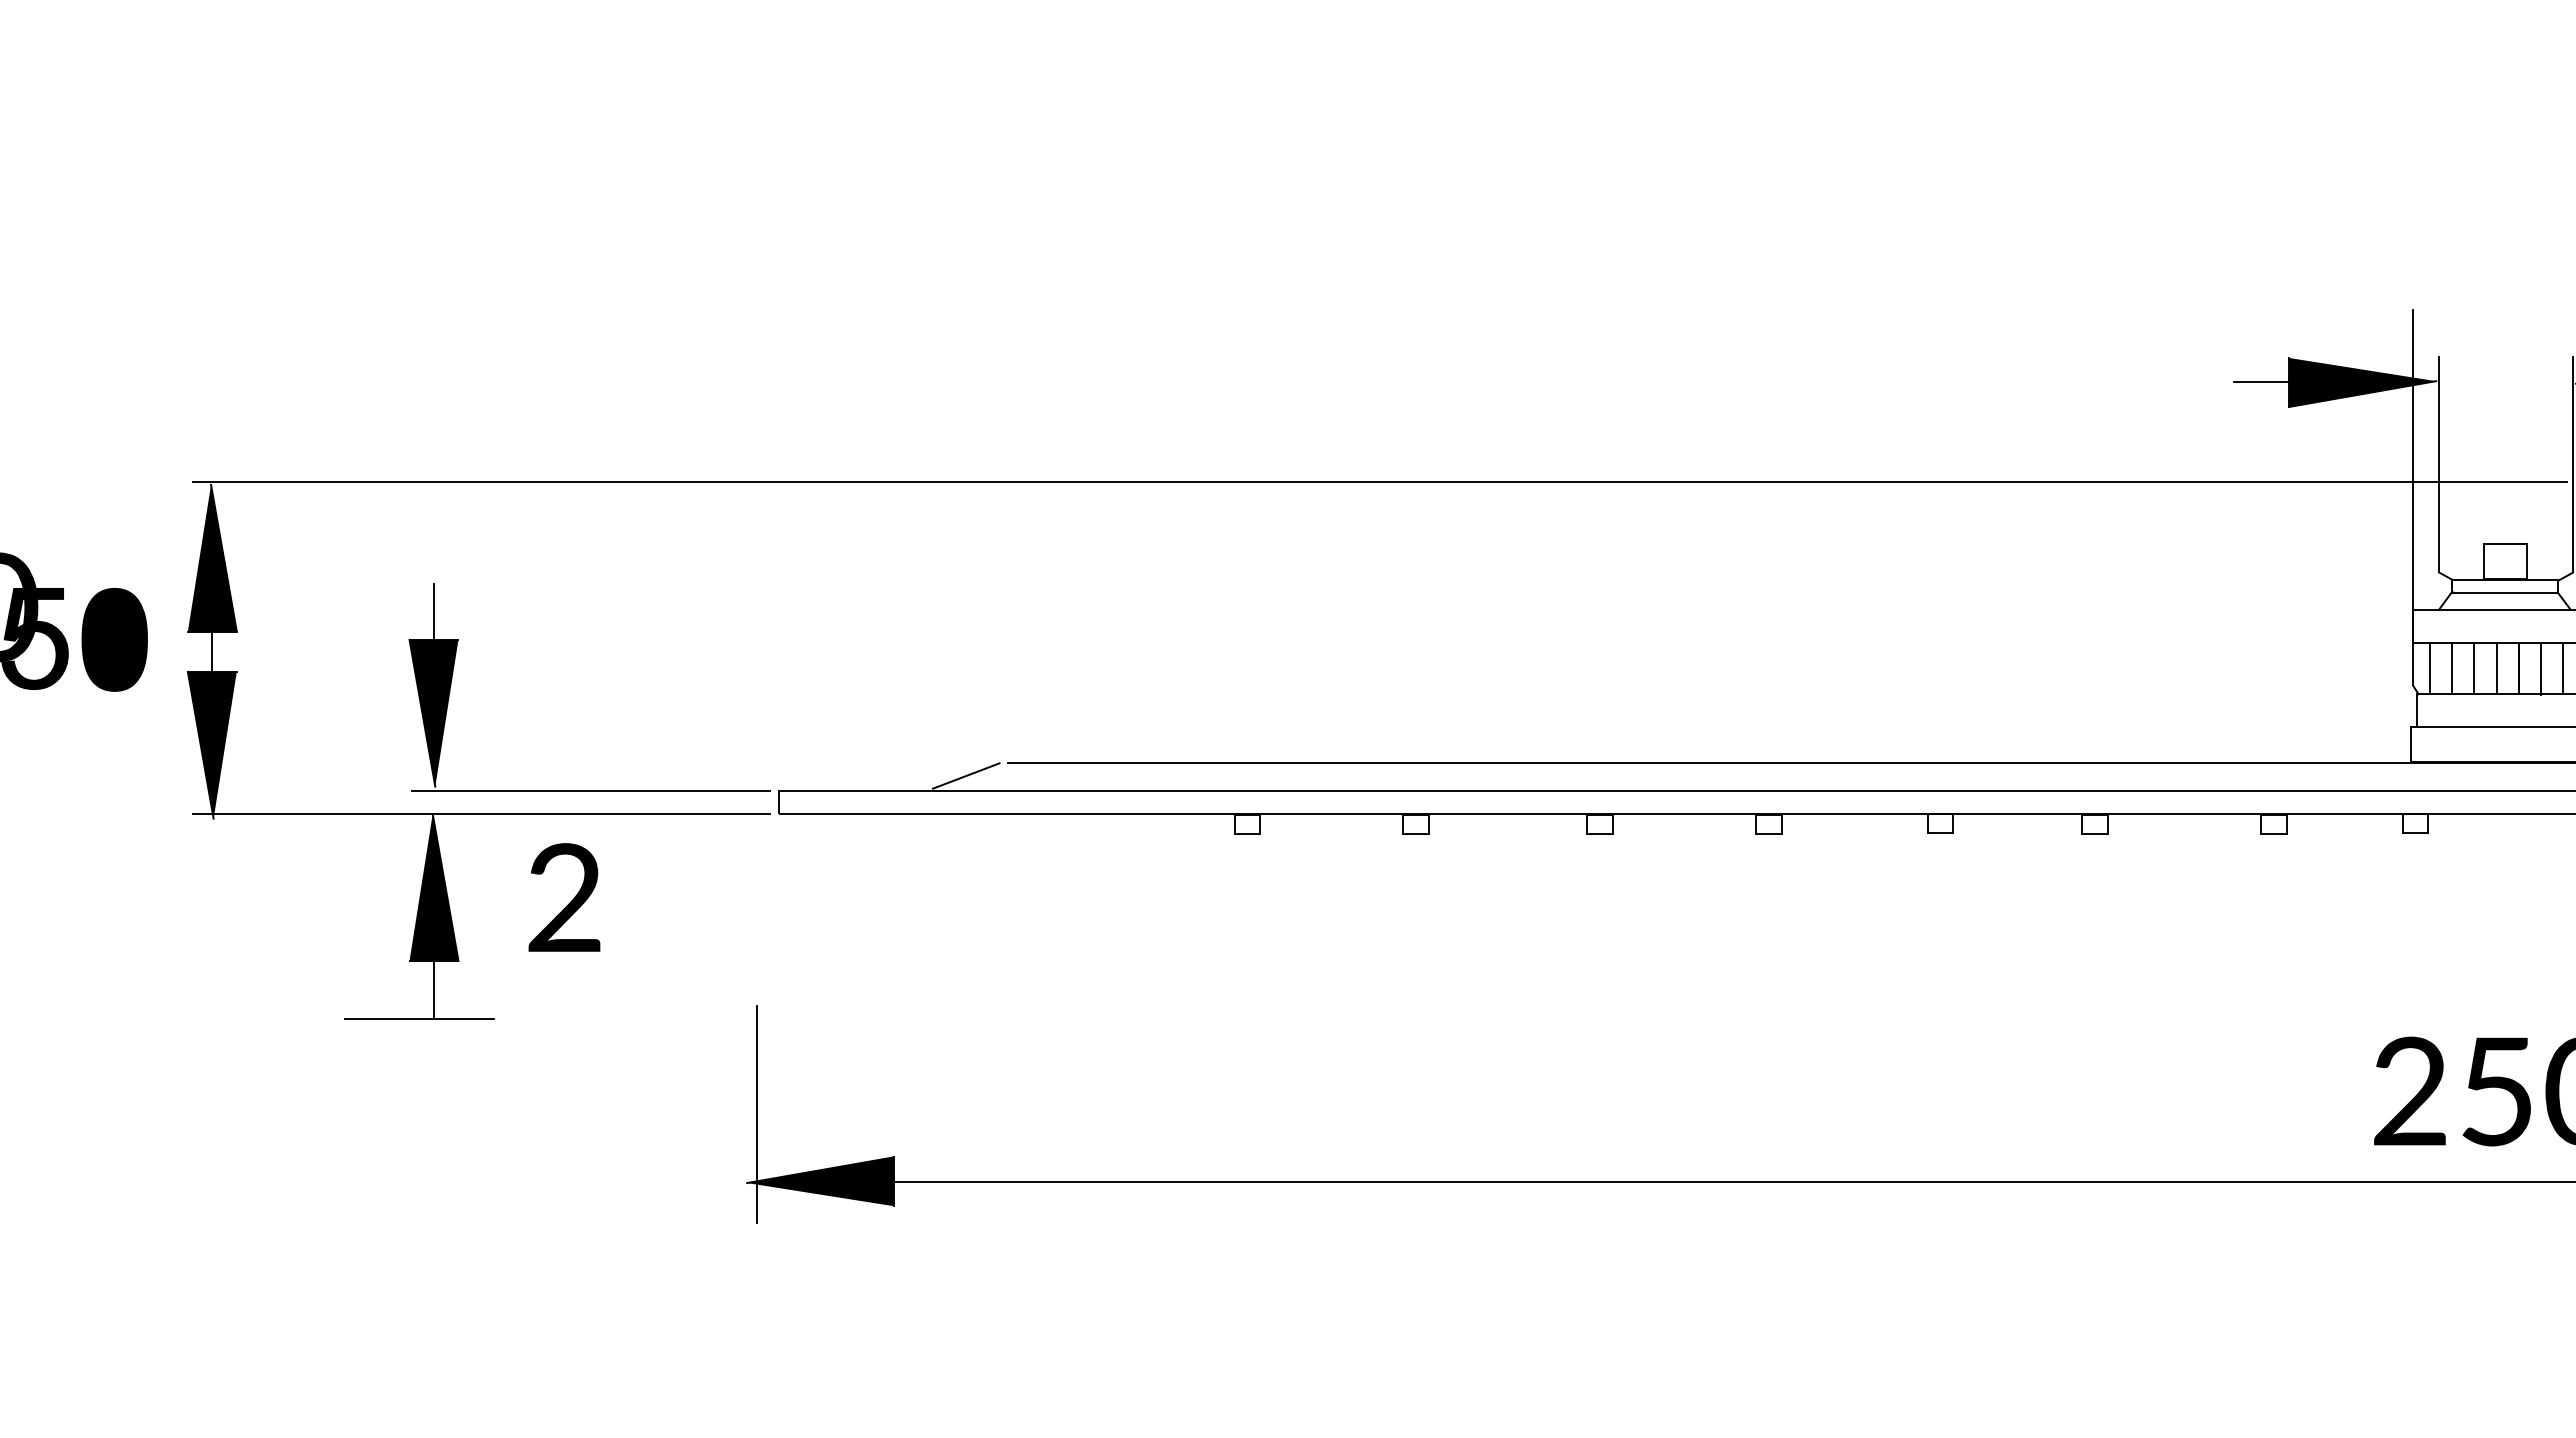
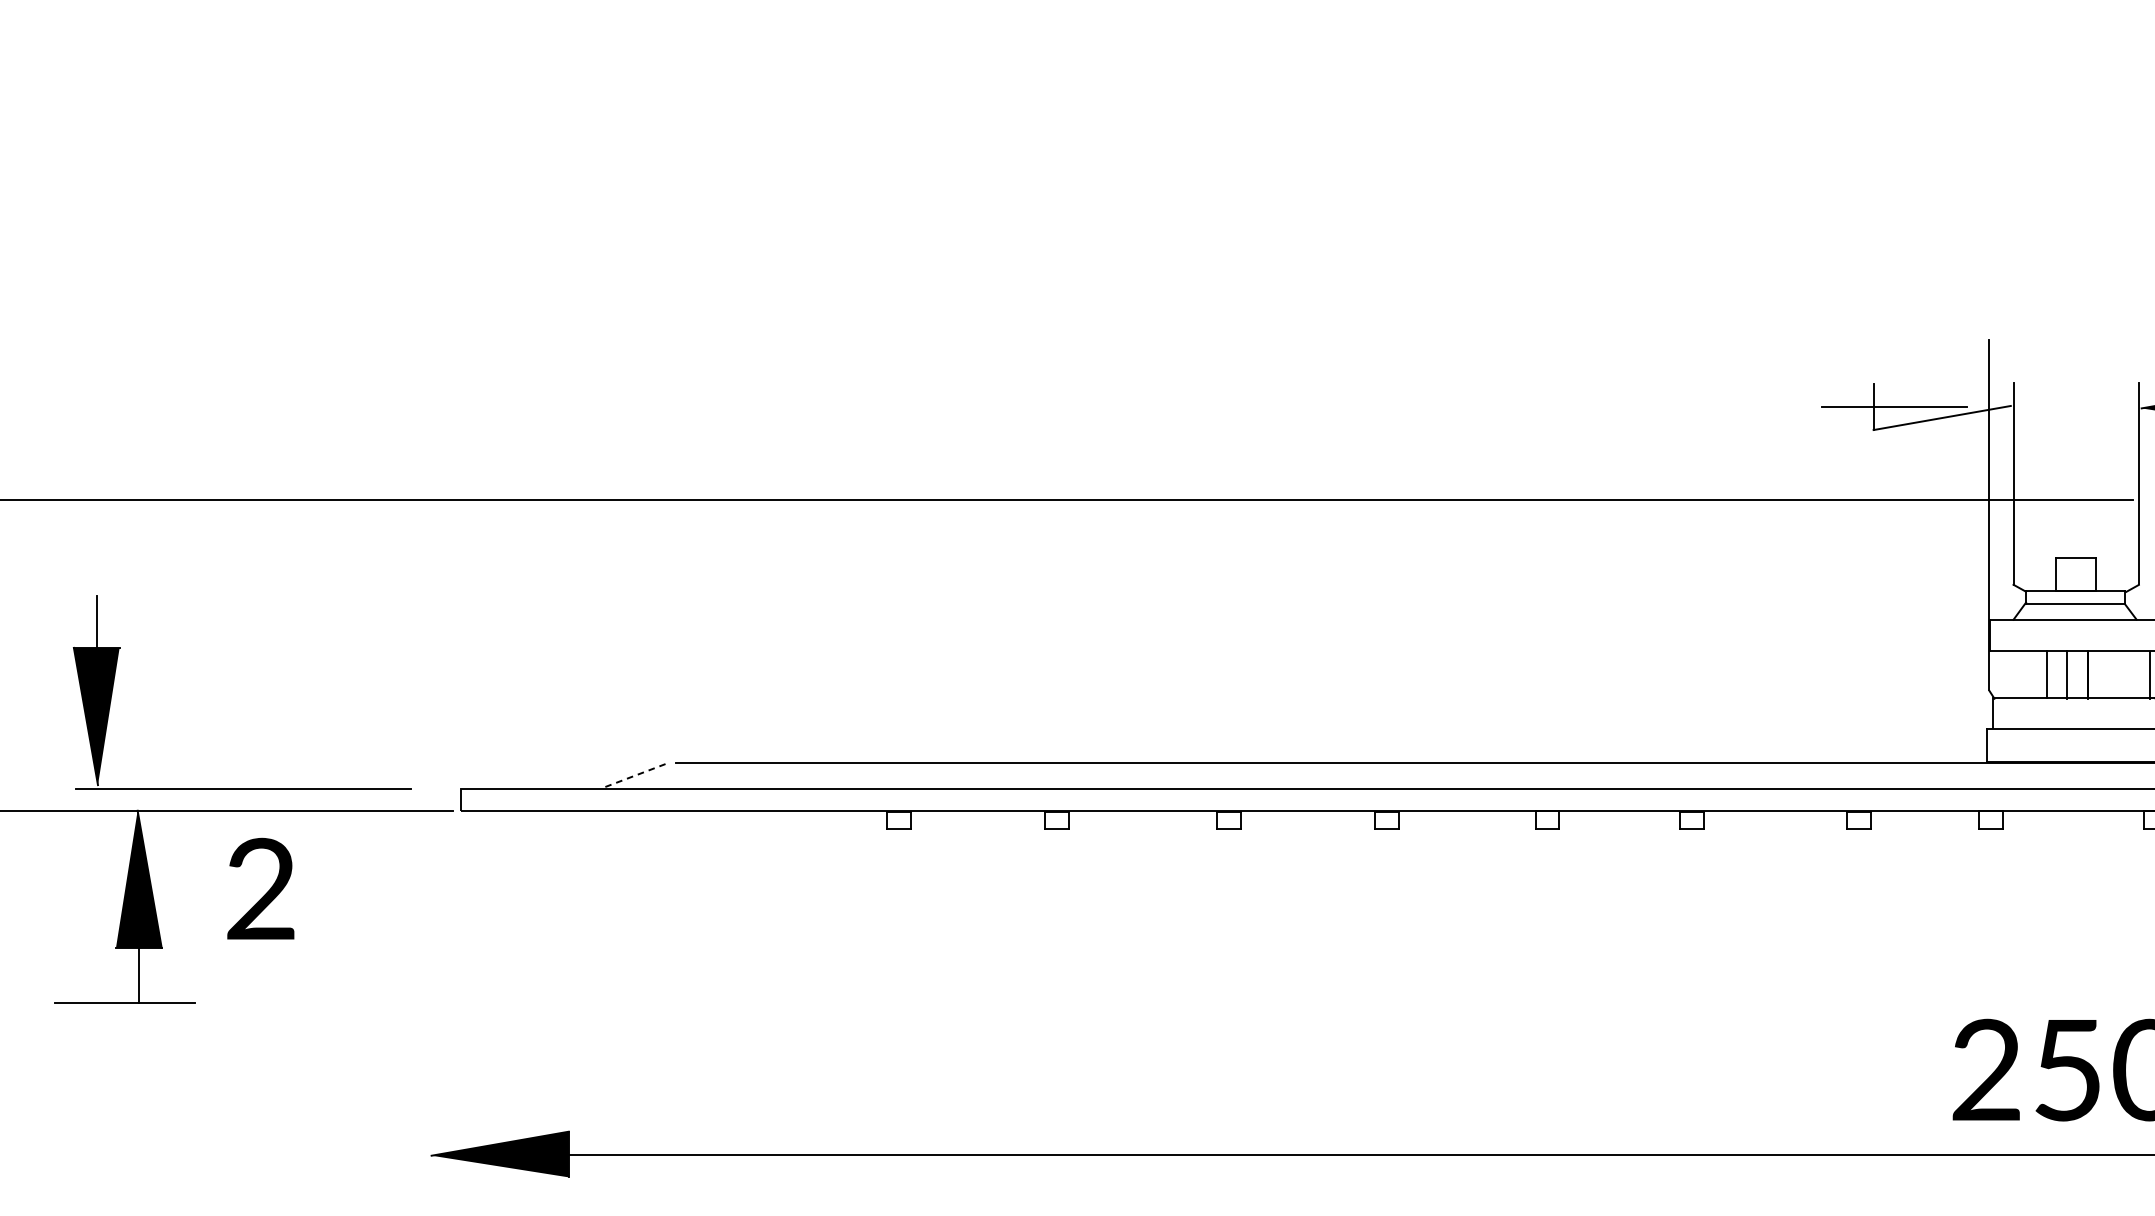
fill: (2362, 382) -> (1941, 407), removed
line: (2429, 668) -> (2004, 674), removed
line: (2452, 668) -> (2026, 674), removed
line: (2540, 668) -> (2108, 674), removed
line: (2563, 668) -> (2129, 674), removed
line: (966, 776) -> (636, 775), solid -> dashed
part: (589, 790) -> (242, 788), moved
line: (756, 1114) -> (440, 1091), removed

